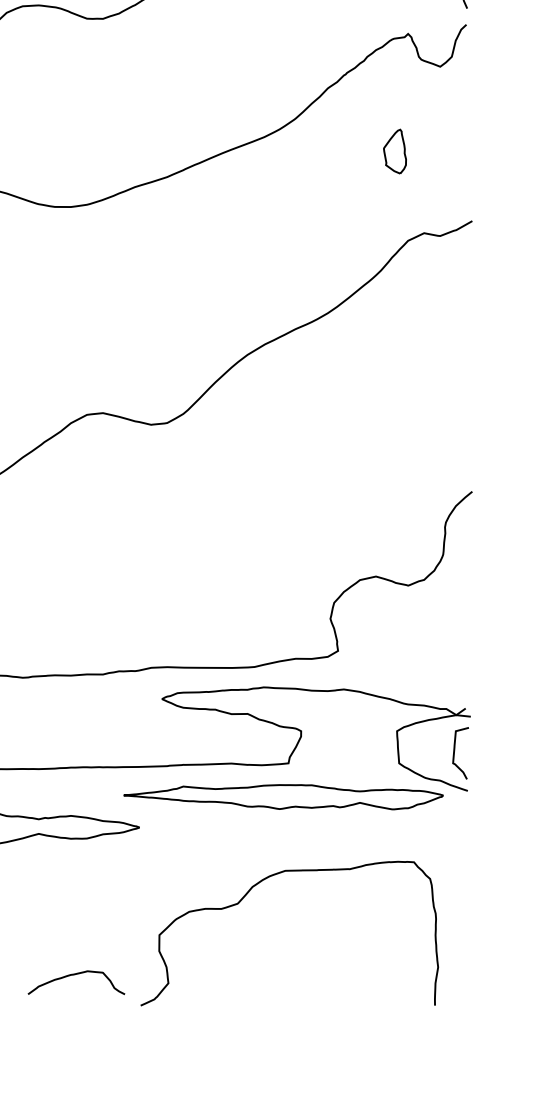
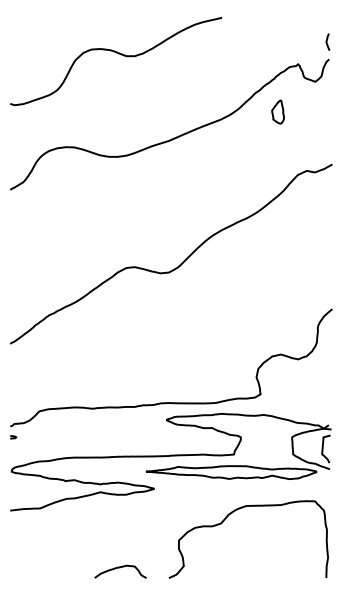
part: (394, 150) -> (277, 111), moved
curve: (246, 897) -> (225, 520), moved

